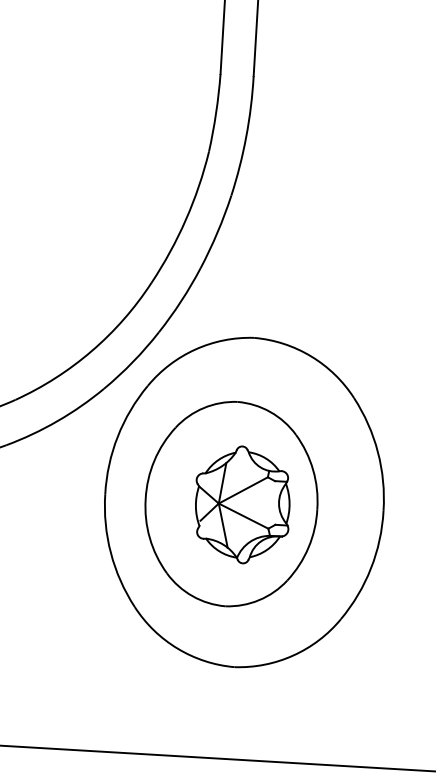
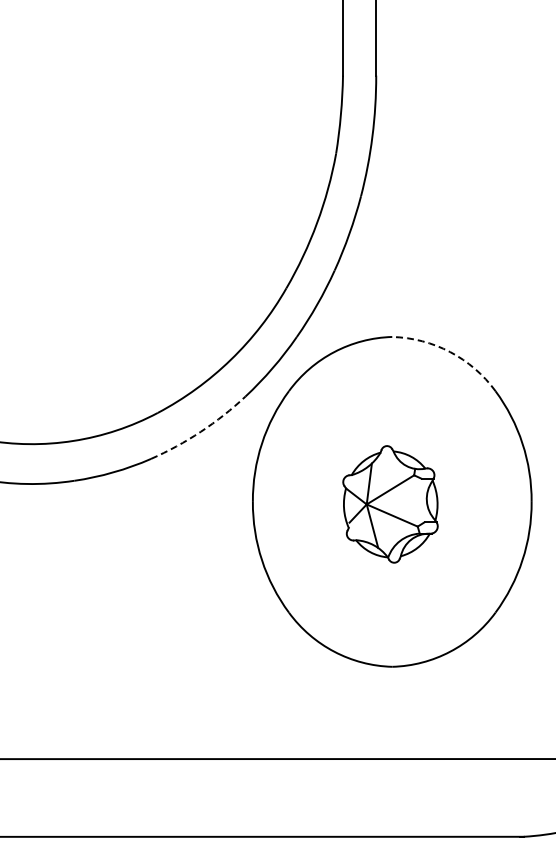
arc: (311, 356) -> (450, 352), solid -> dashed
arc: (57, 420) -> (200, 431), solid -> dashed
part: (231, 504) -> (379, 504), removed

